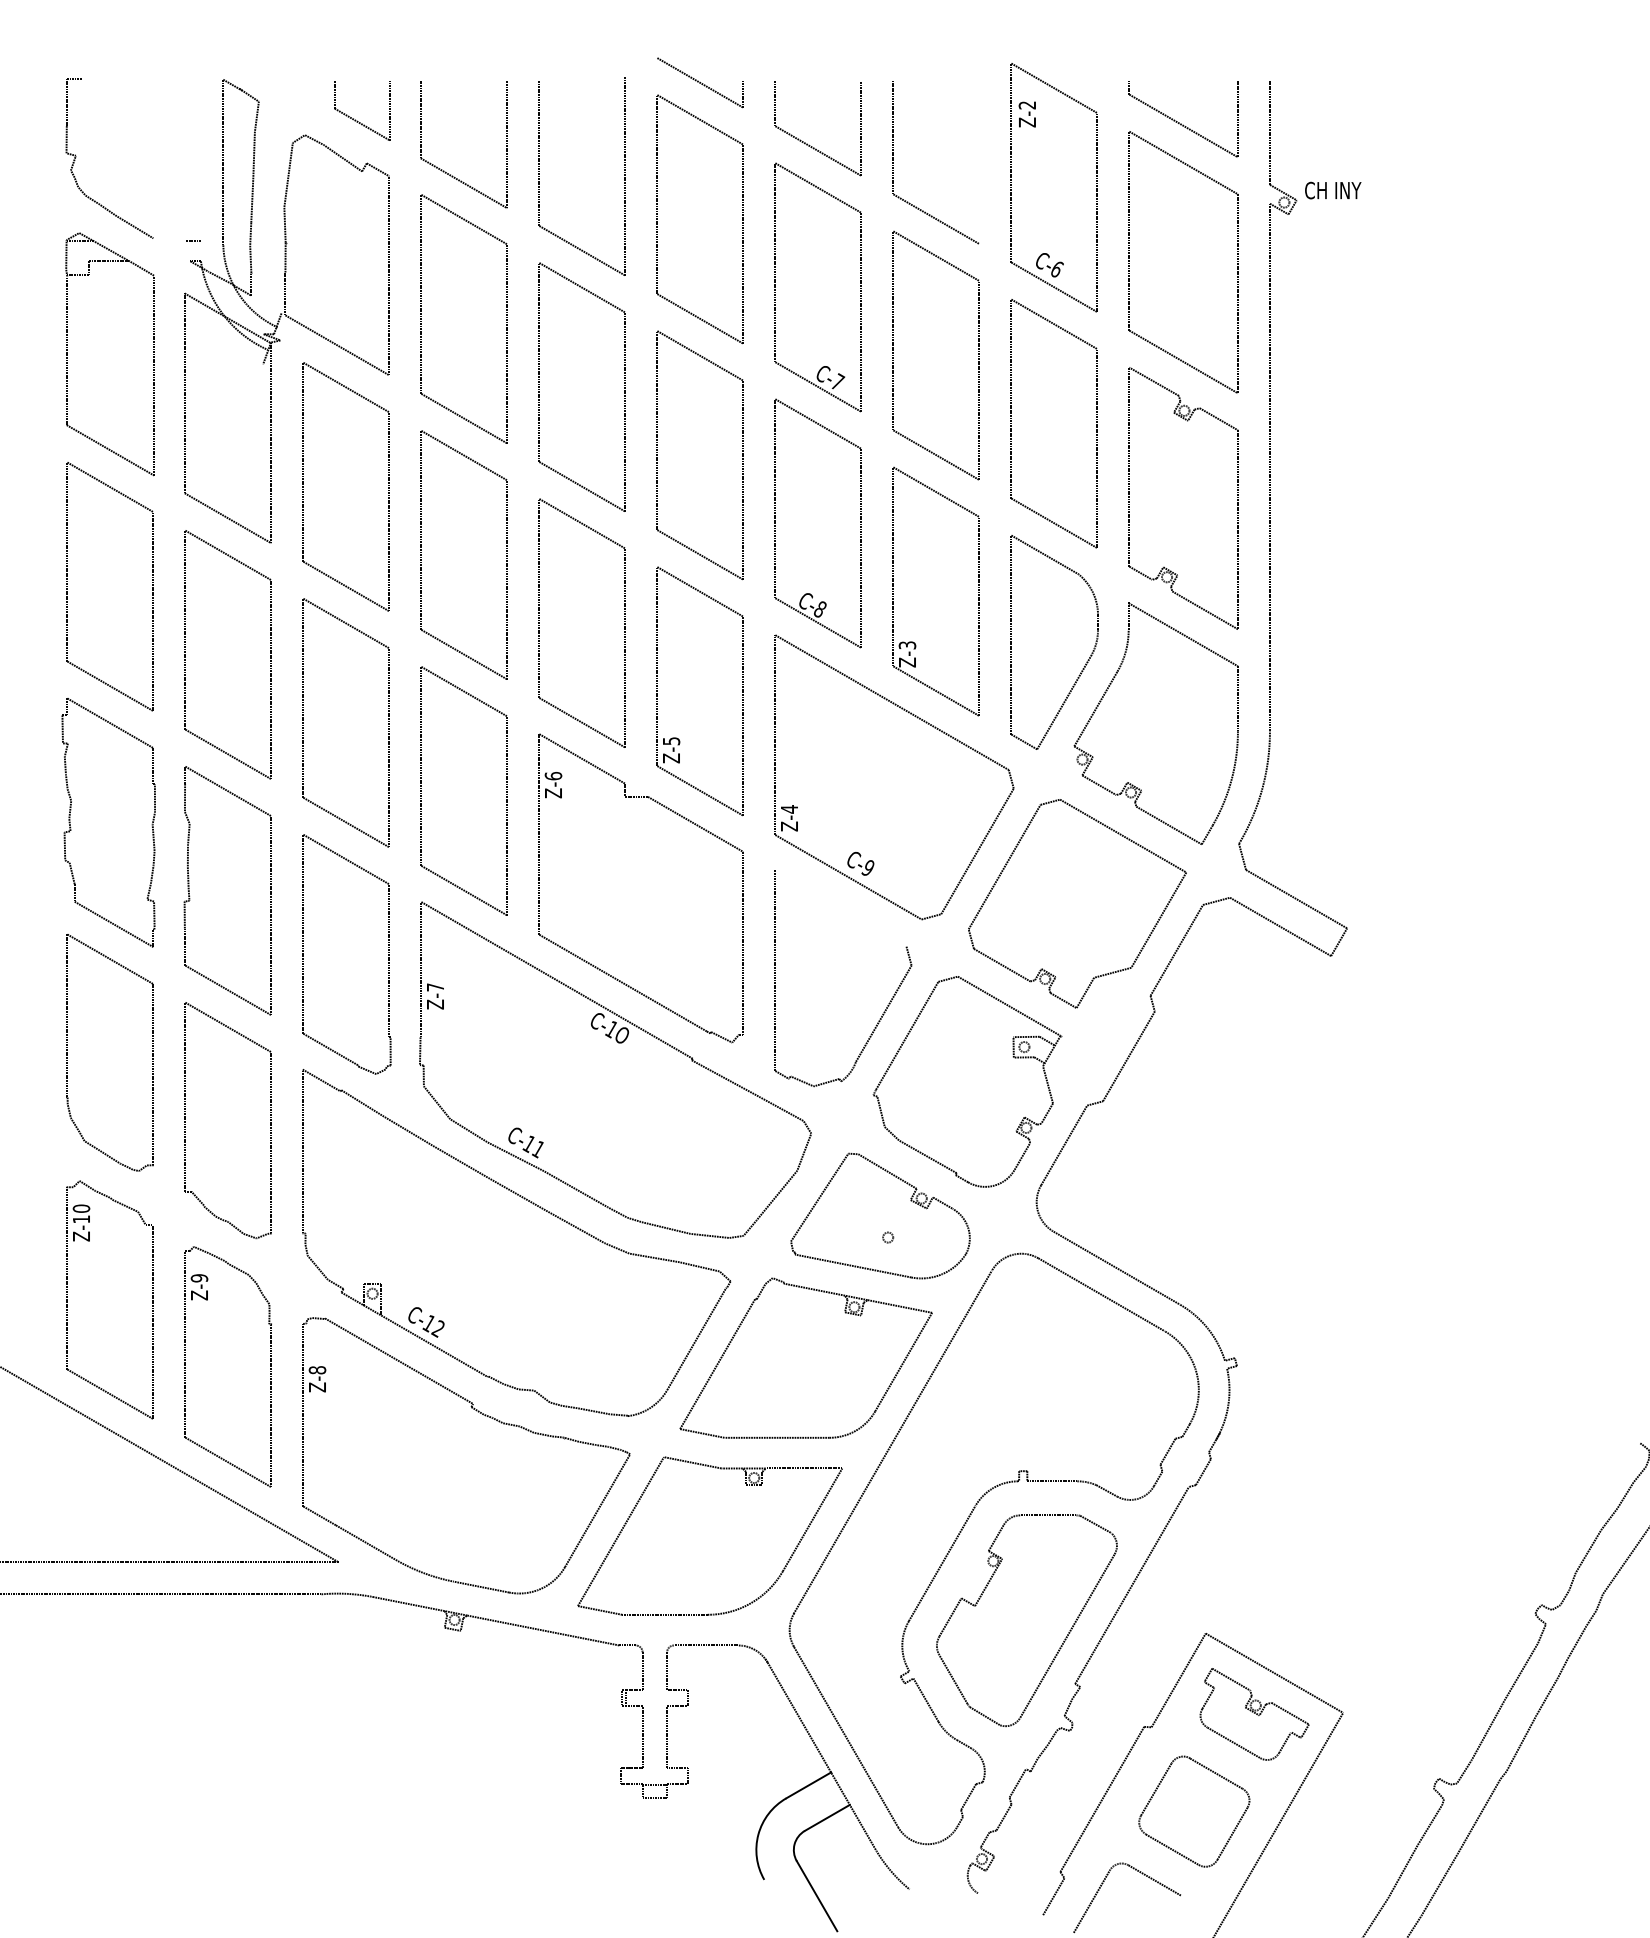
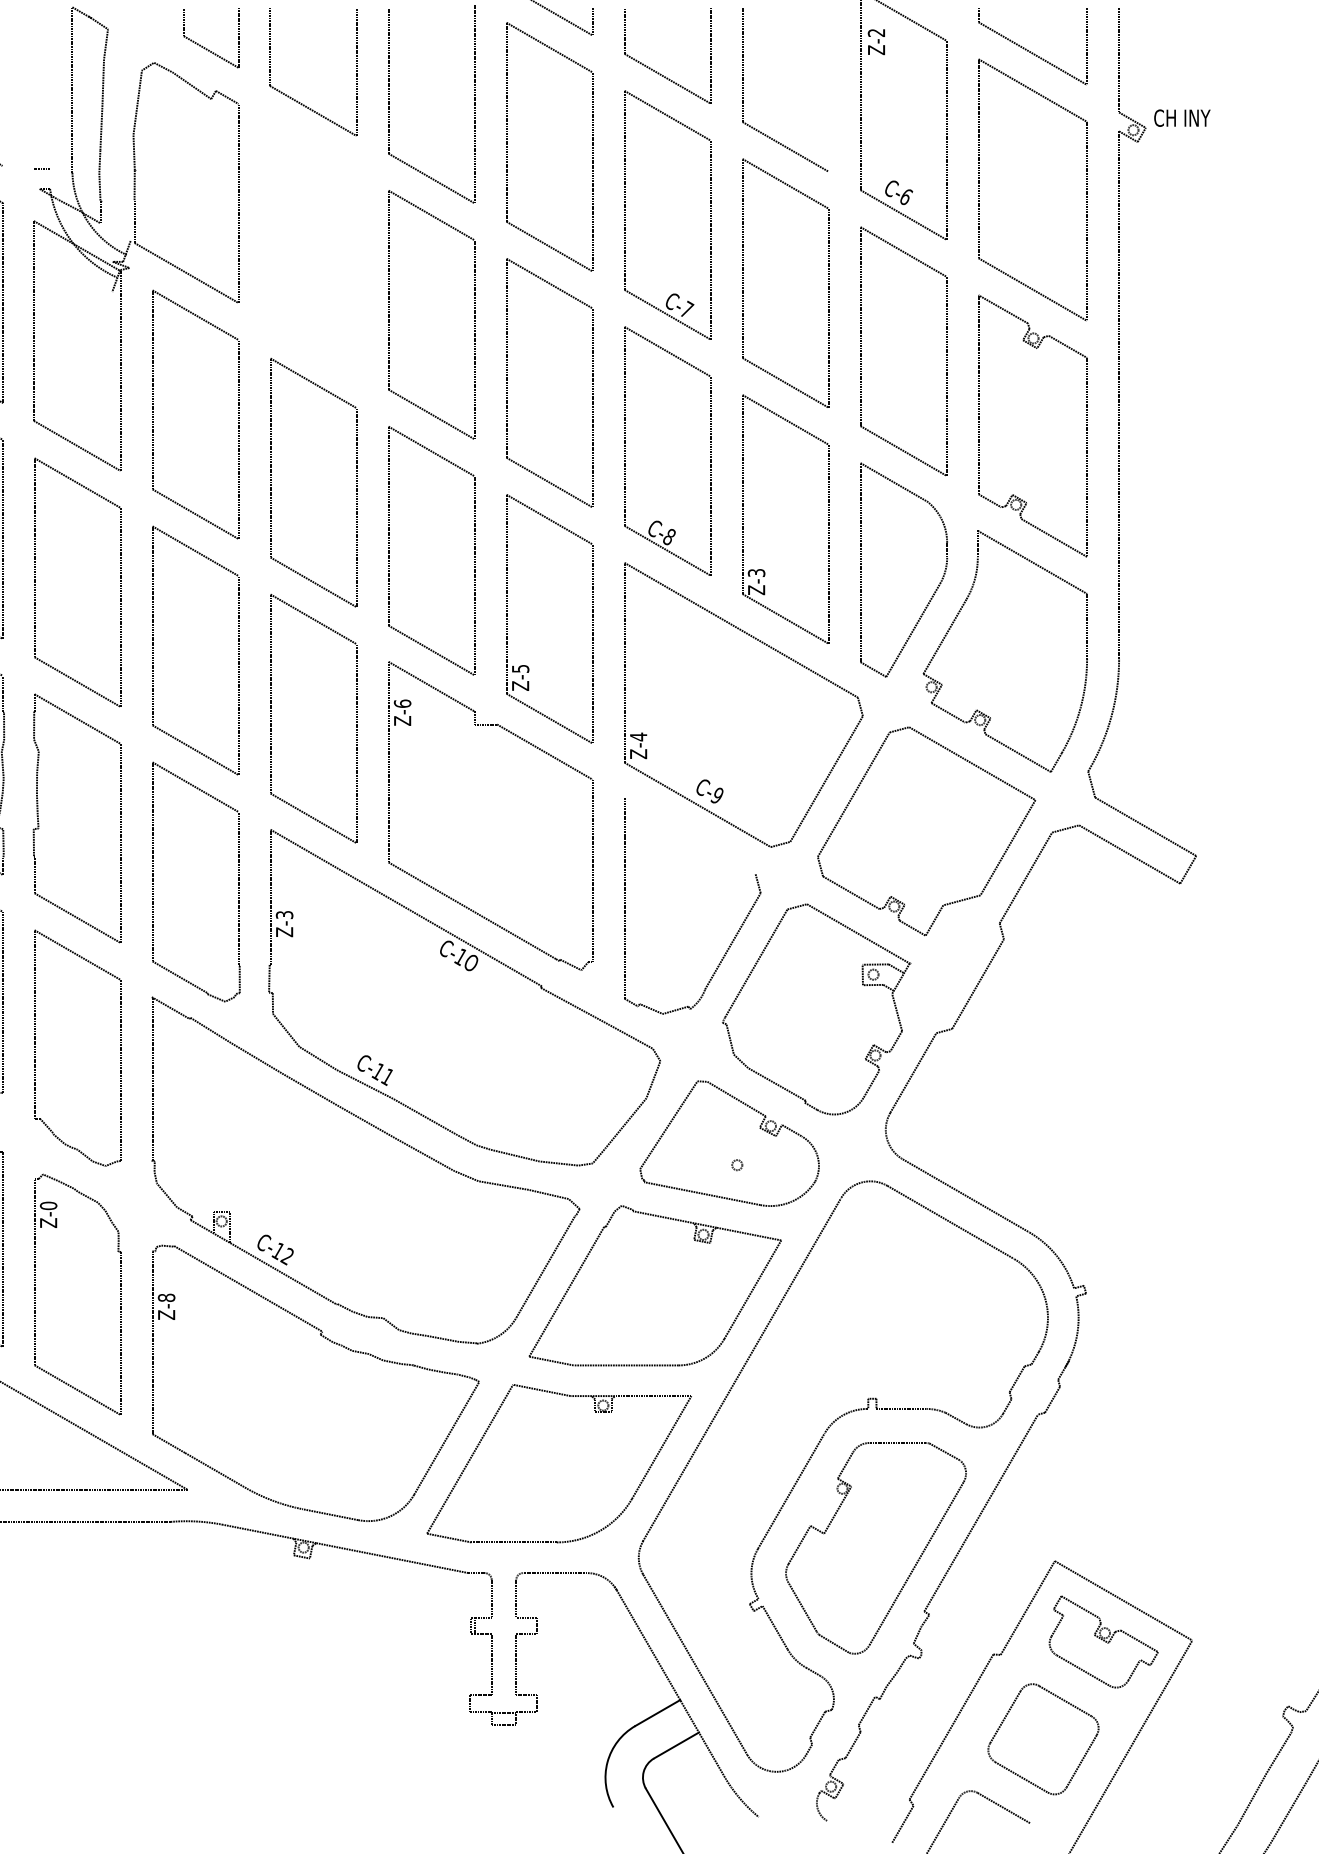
part: (421, 318) -> (270, 246), removed
text: (435, 987) -> (284, 915), Z-7 -> Z-3
text: (199, 1278) -> (48, 1206), Z-9 -> Z-0

